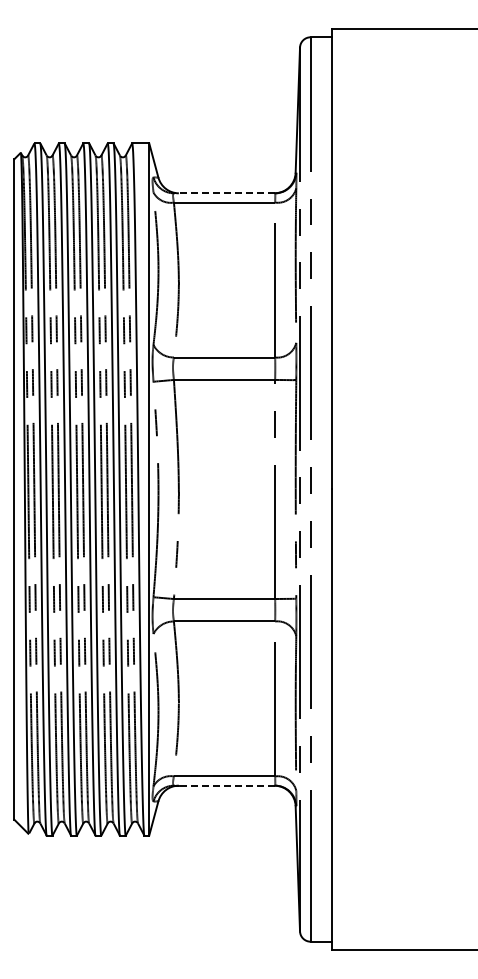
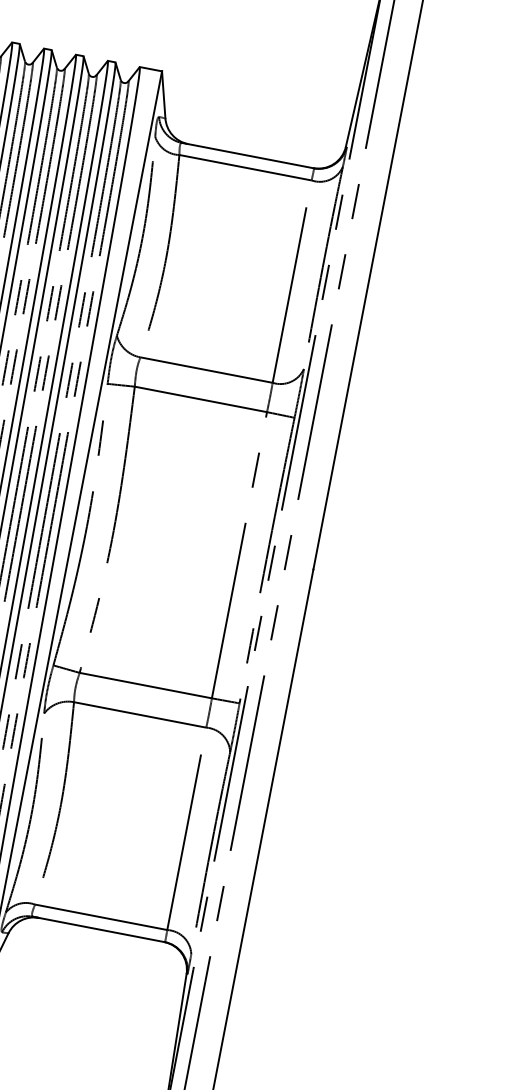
line: (224, 193) -> (247, 155), dashed -> solid
line: (224, 785) -> (98, 929), dashed -> solid

